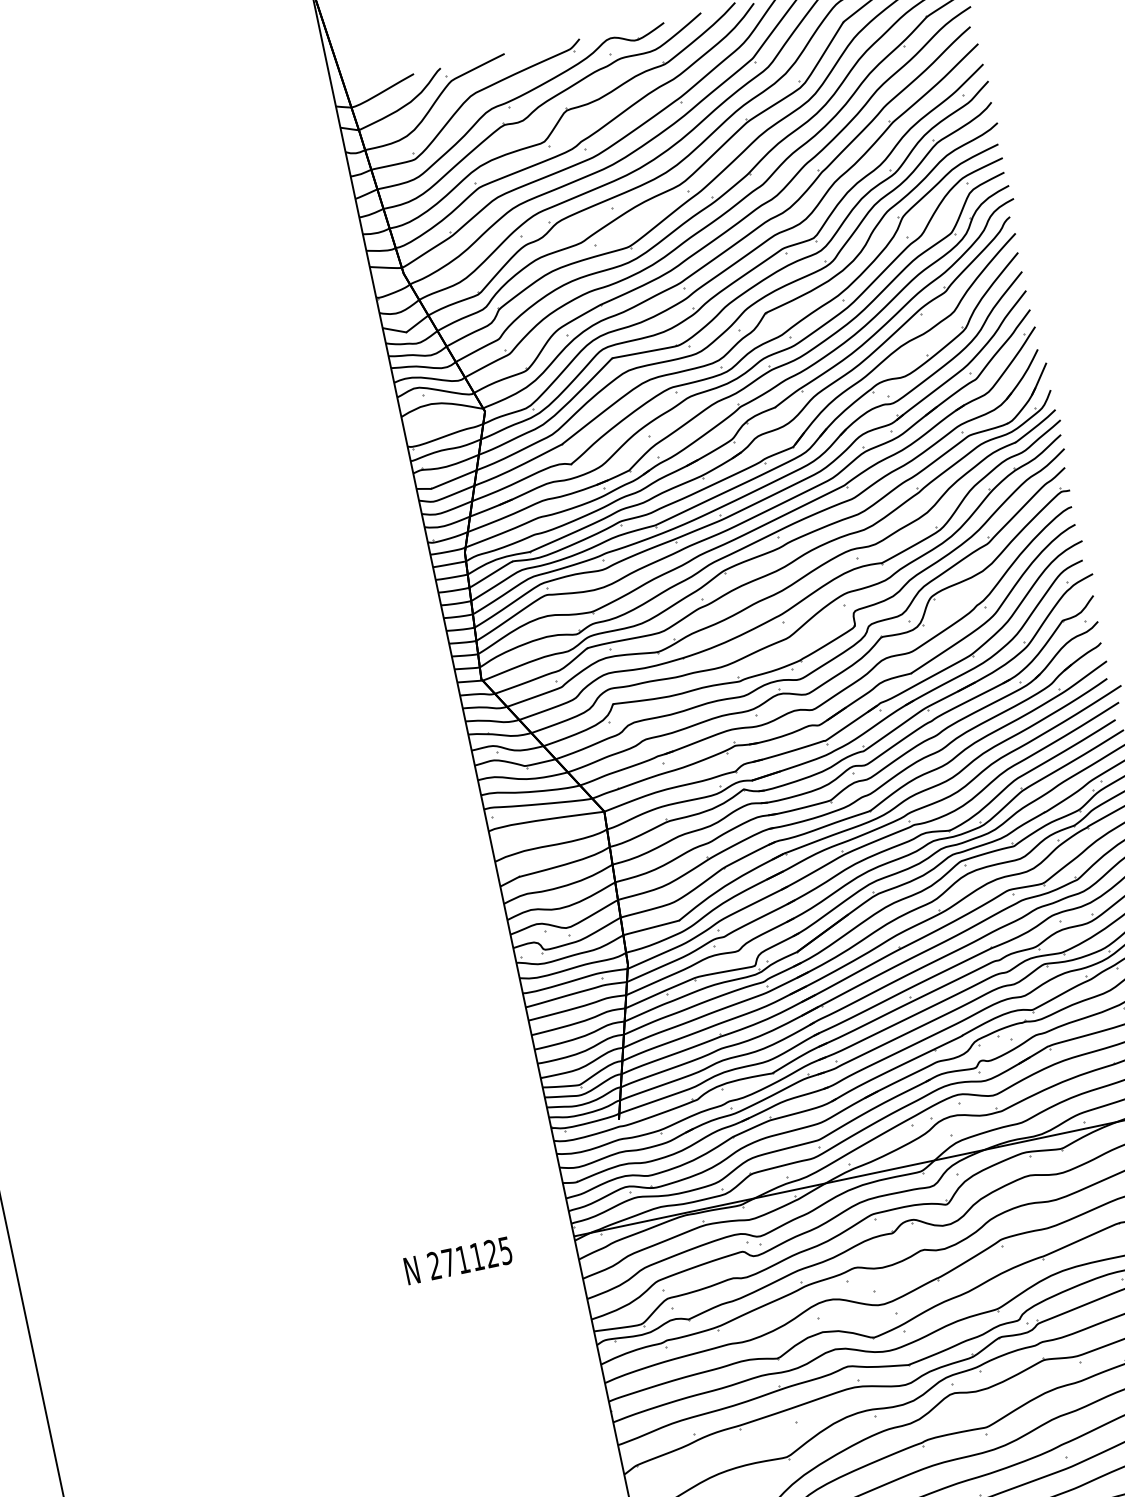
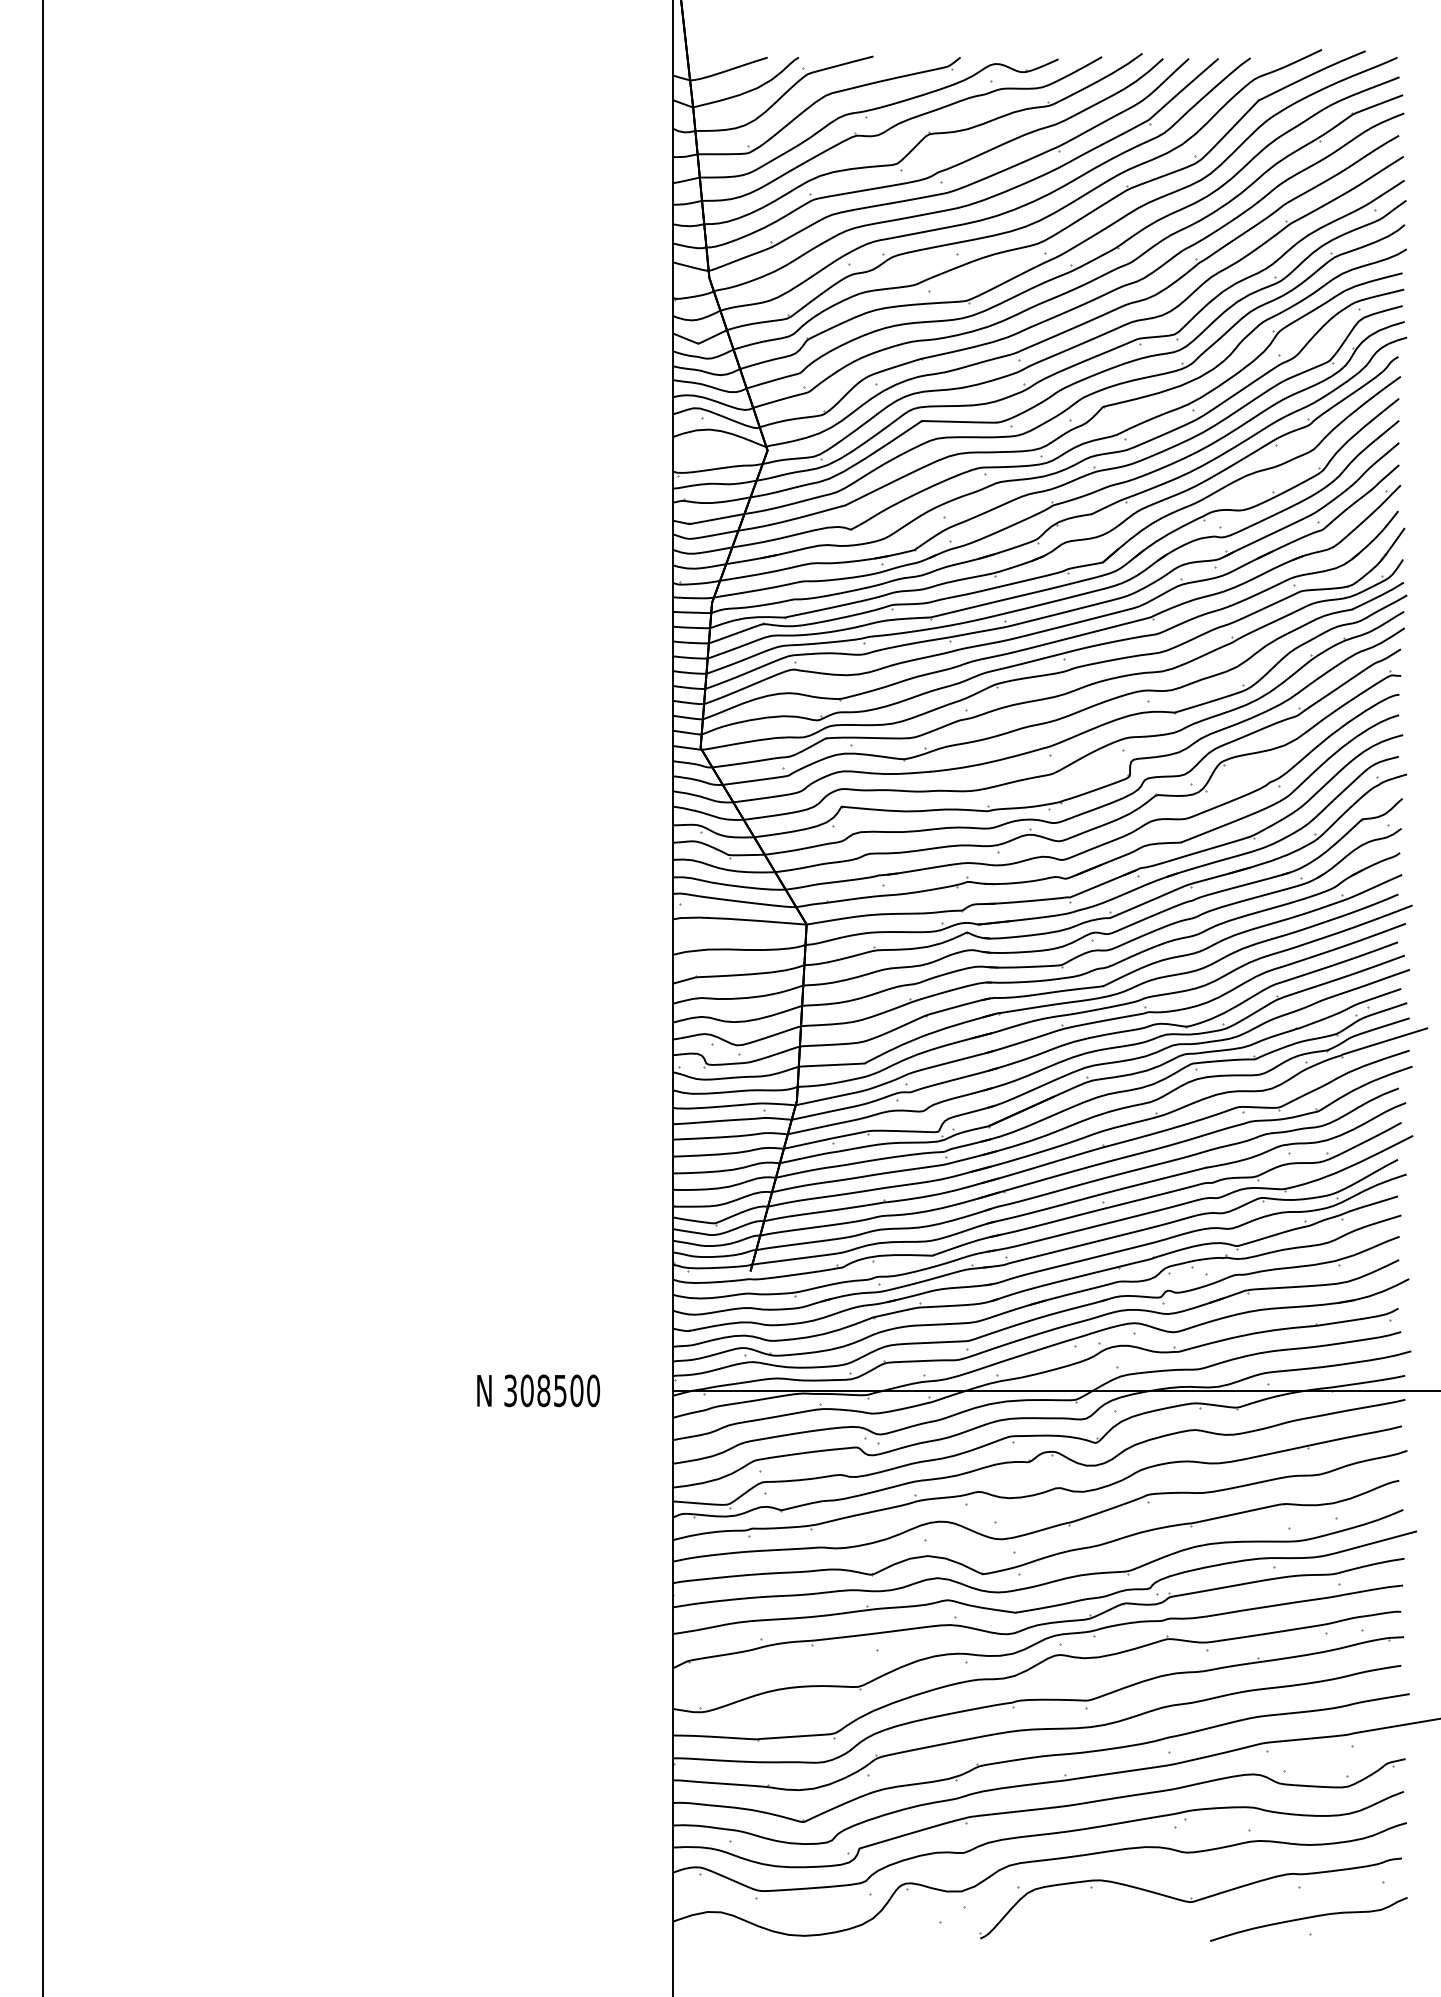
text: (470, 1257) -> (552, 1390), 271125 -> 308500

